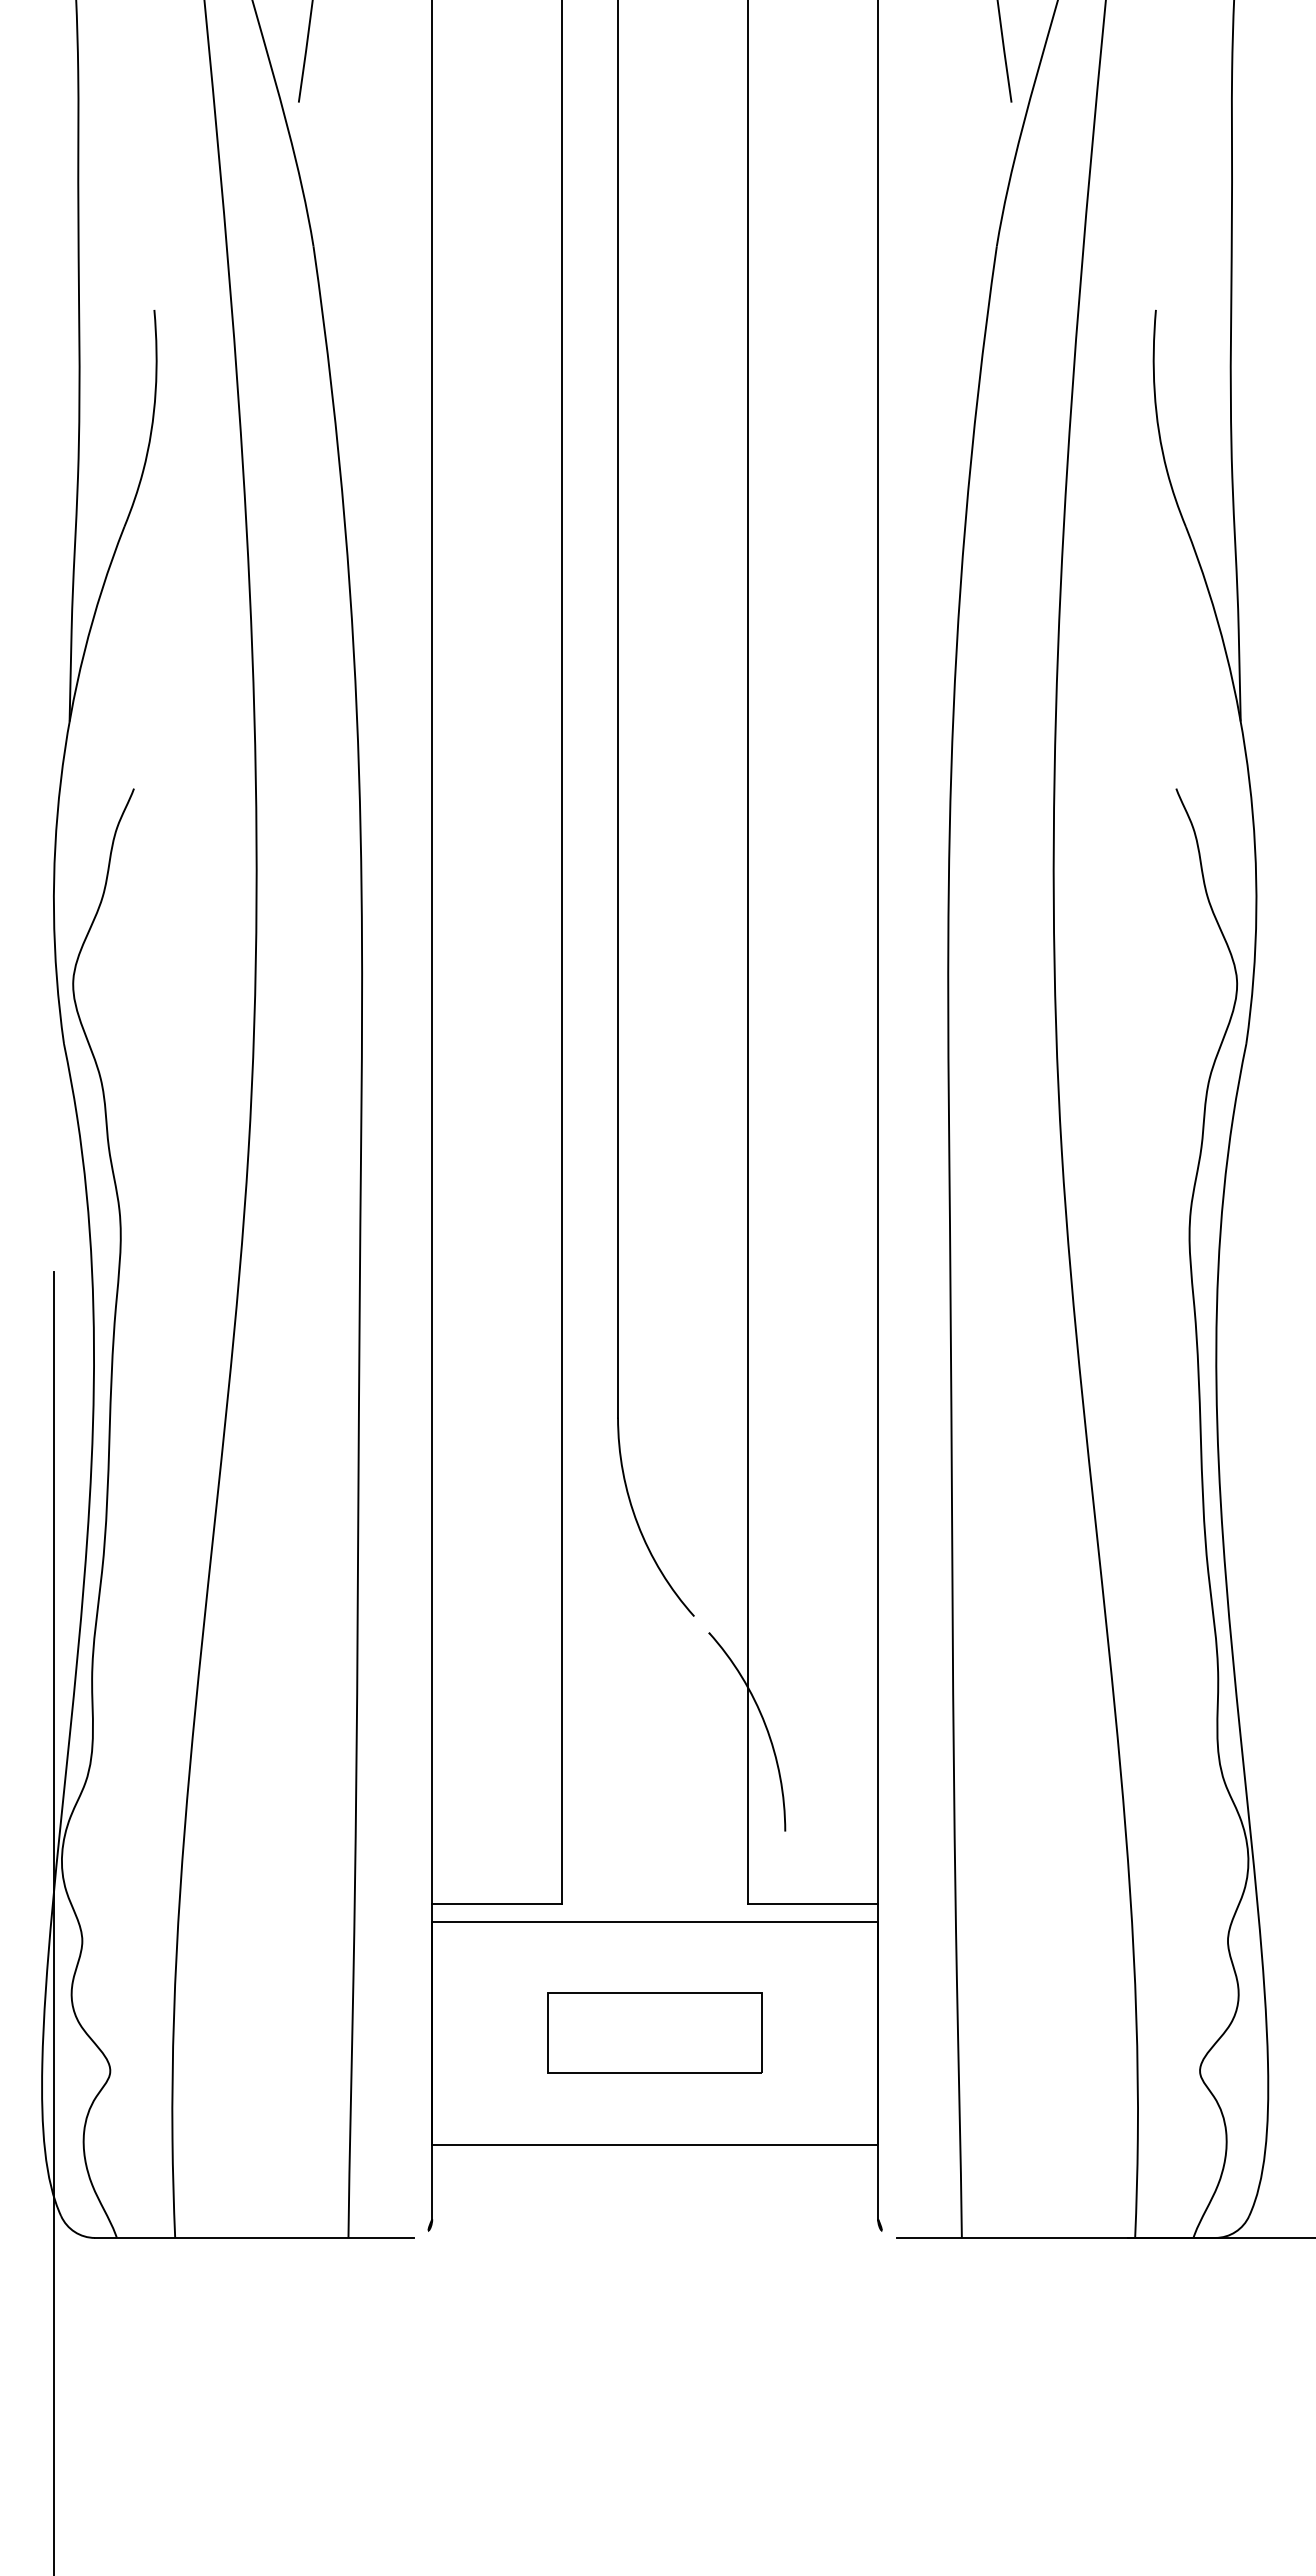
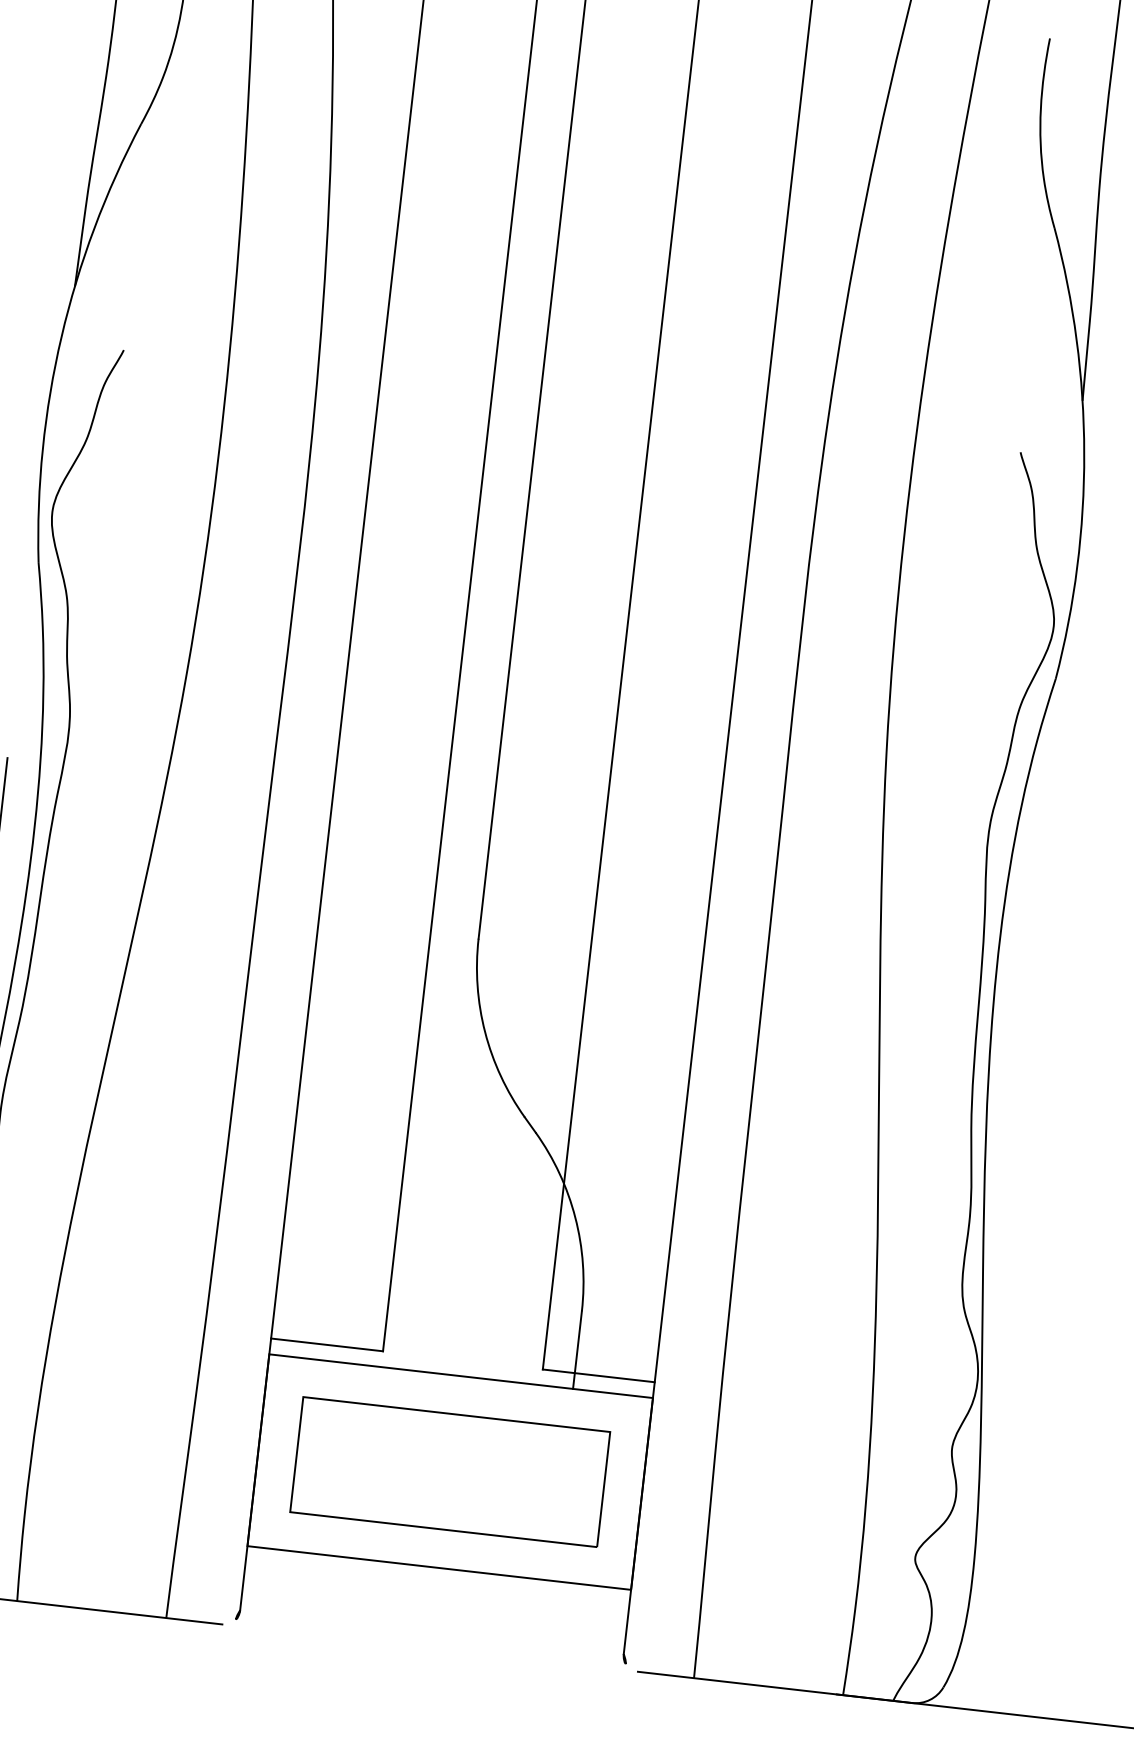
line: (785, 1876) -> (577, 1349), added
part: (655, 2032) -> (450, 1471), size x1.67

